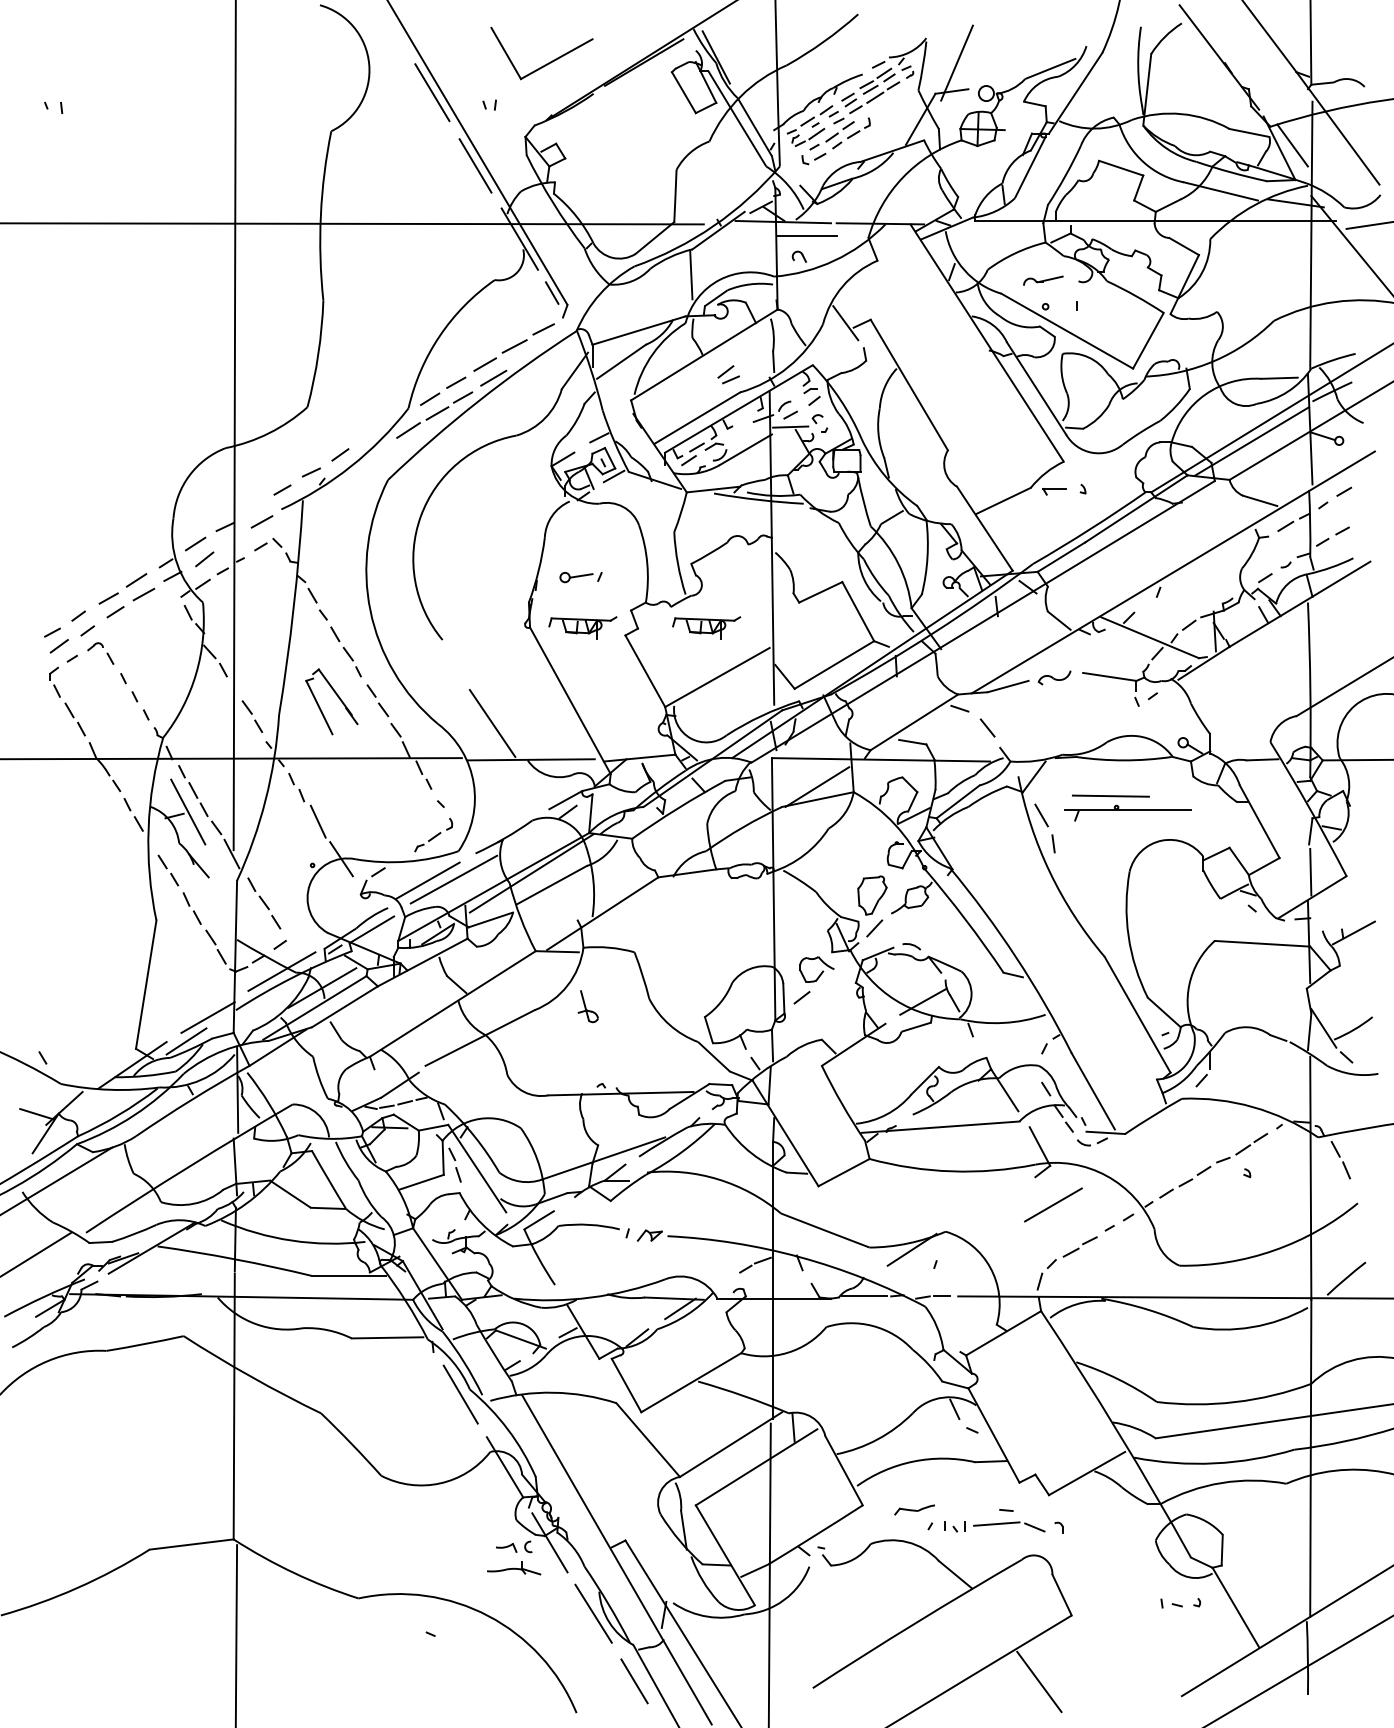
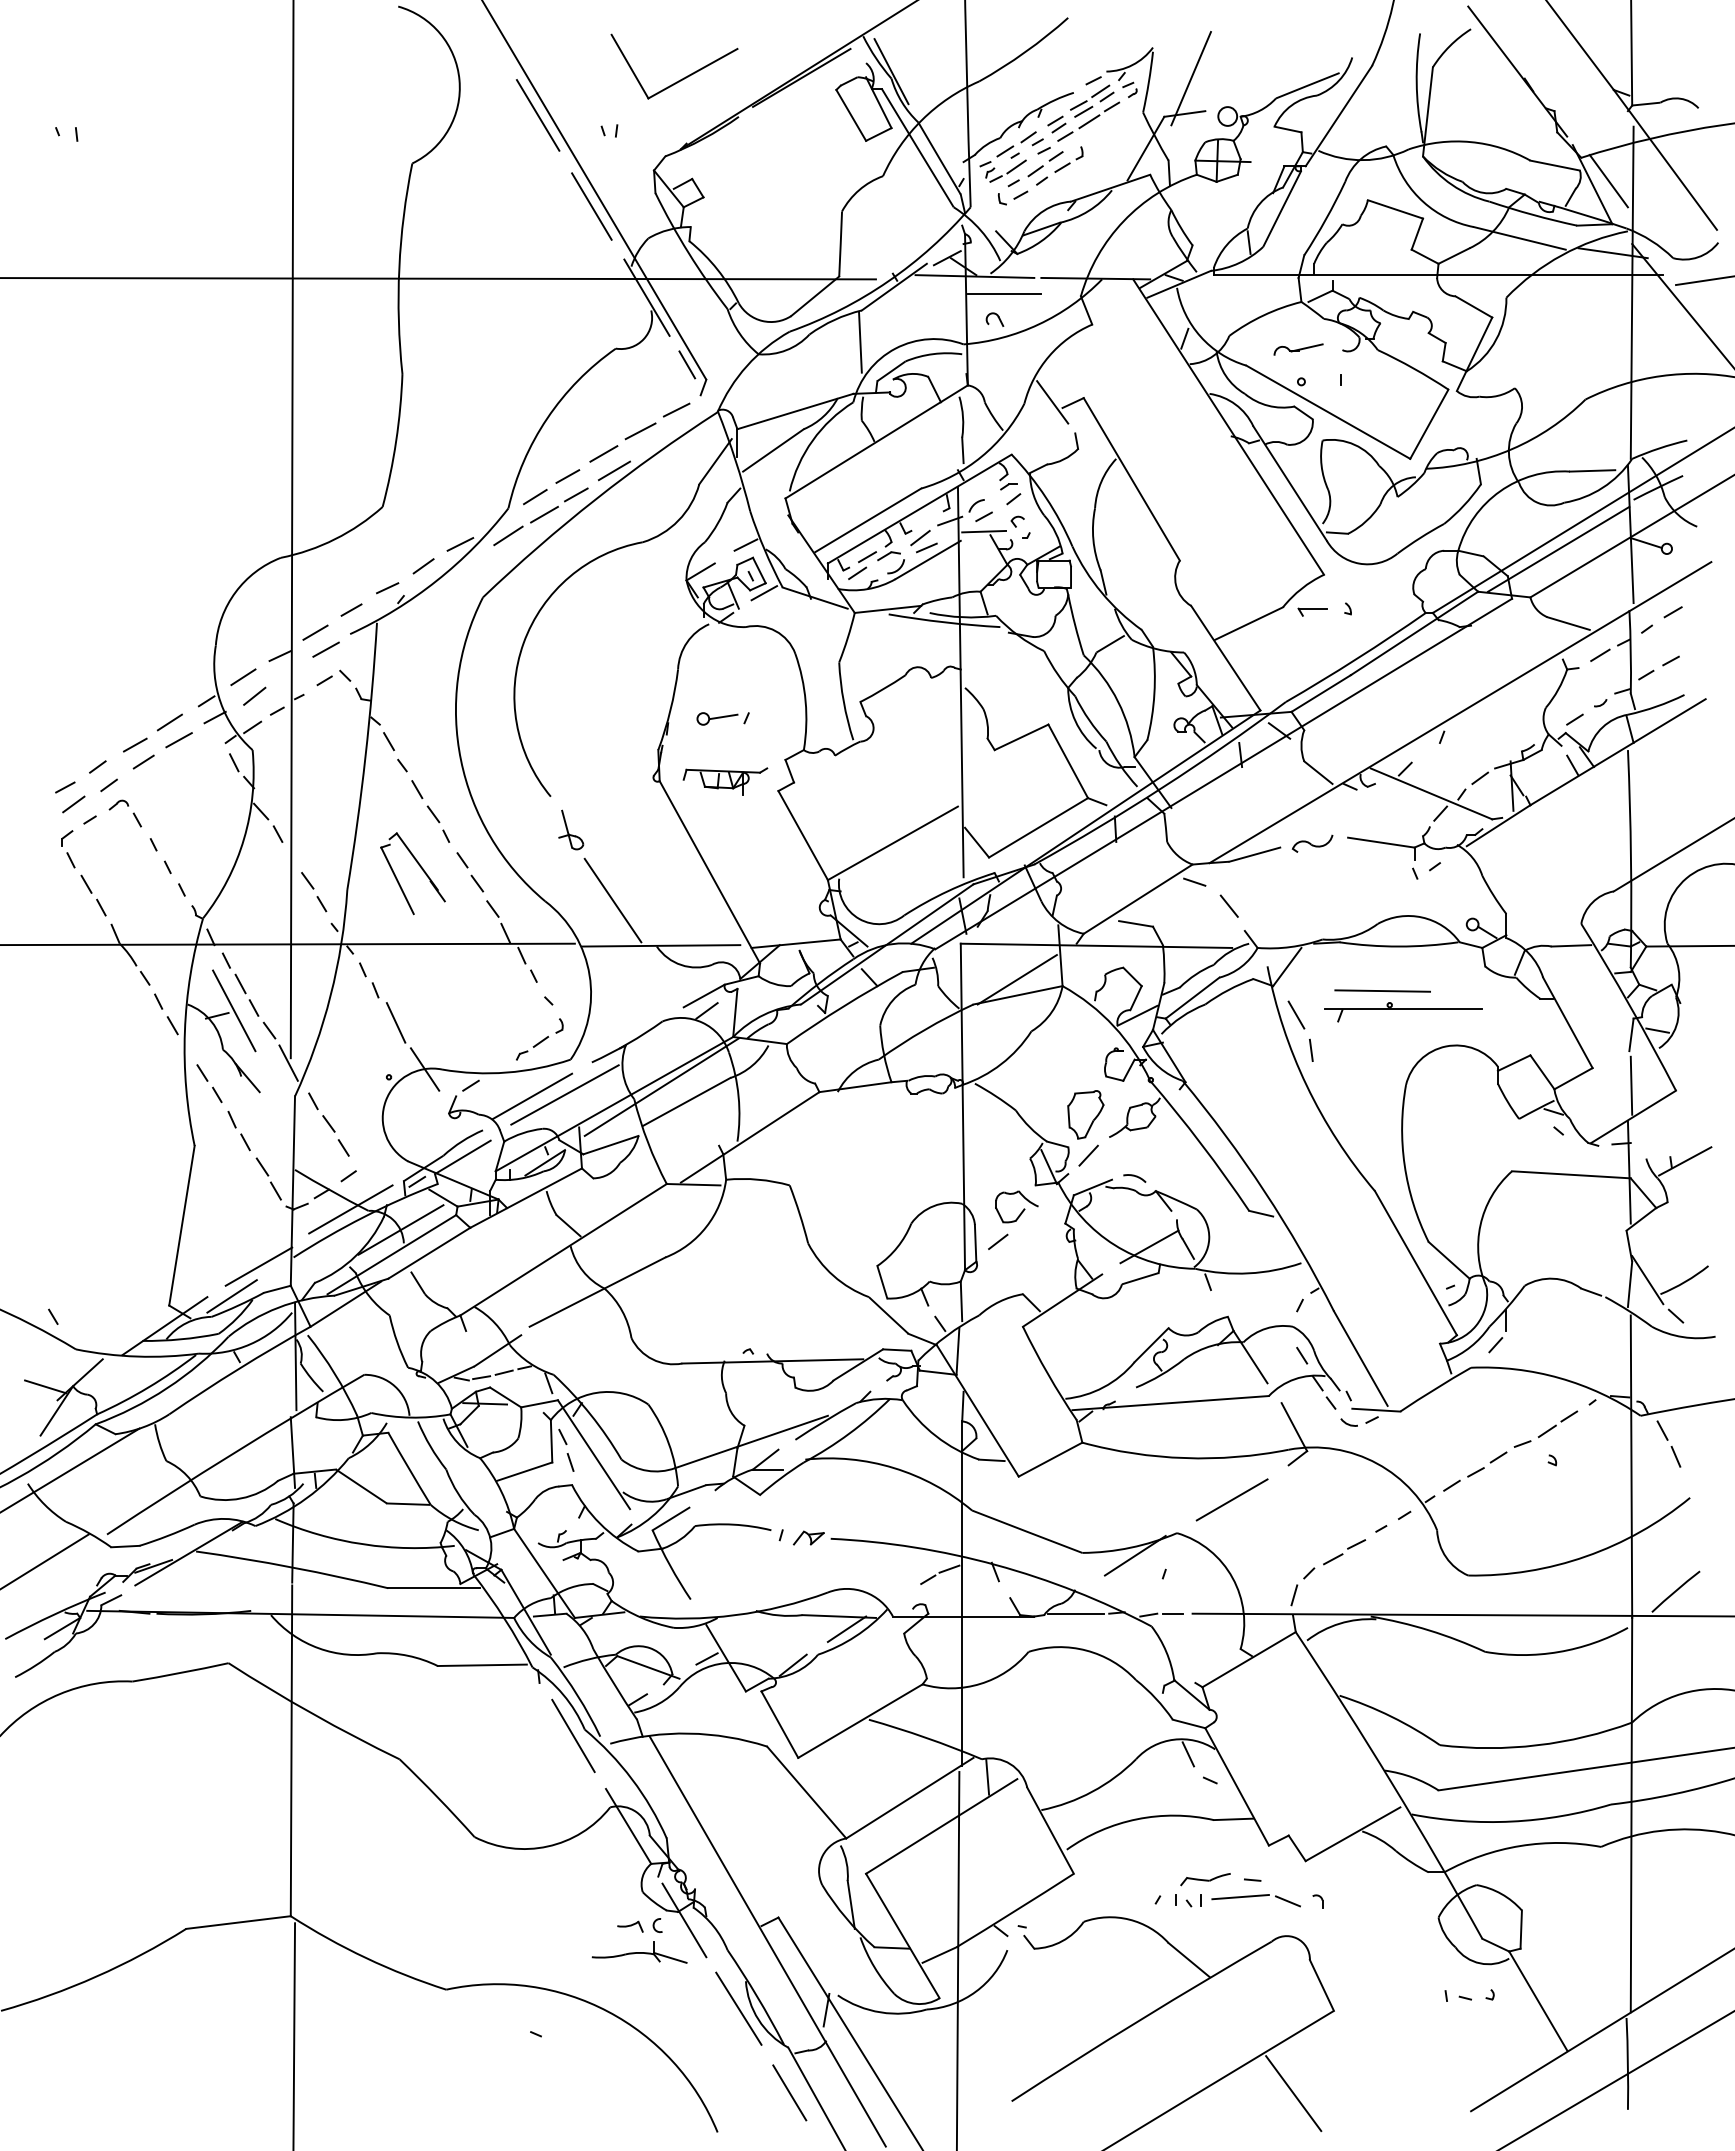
part: (728, 374) -> (923, 541), moved
line: (370, 437) -> (460, 544), added
line: (253, 508) -> (315, 632), added
part: (706, 627) -> (879, 781), removed
part: (588, 1006) -> (571, 829), moved
line: (1052, 1204) -> (1231, 1499), moved
part: (914, 1509) -> (1205, 1879), moved
part: (513, 1568) -> (639, 1952), size x1.43

